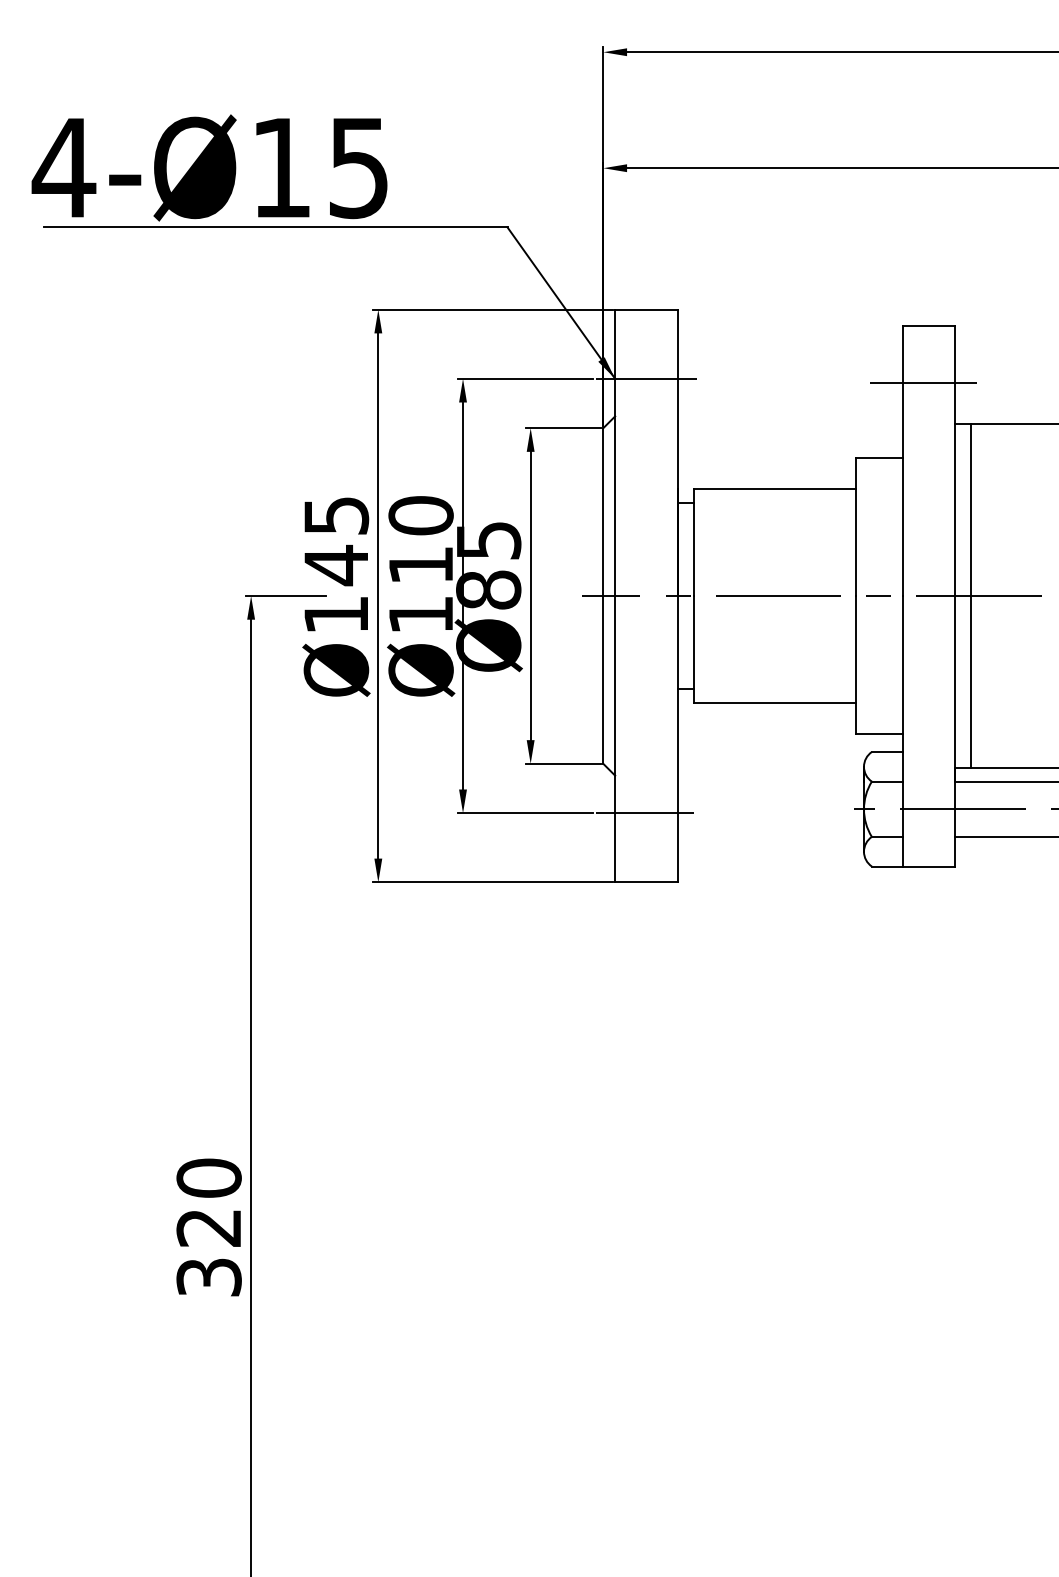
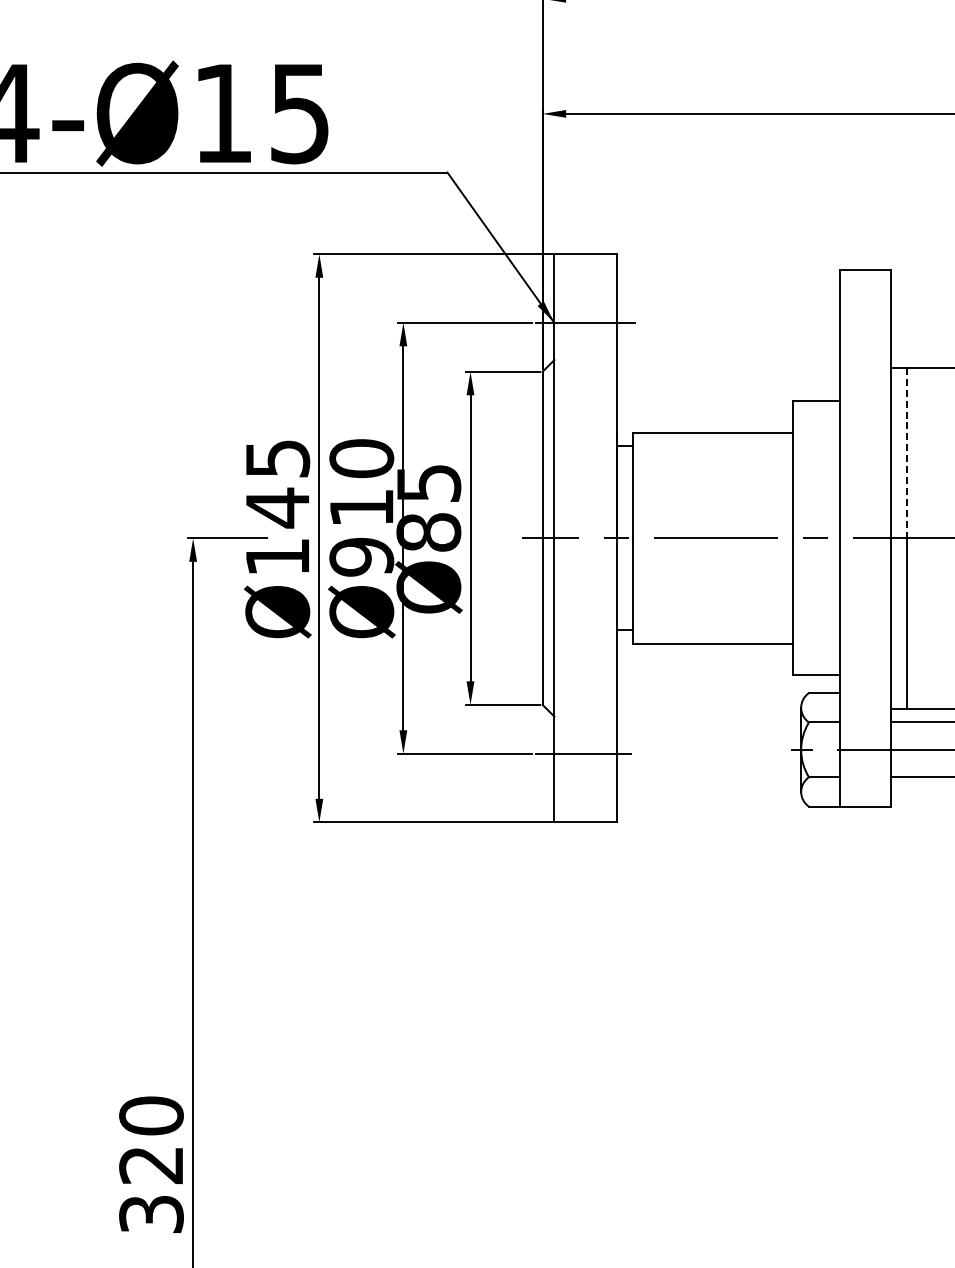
line: (923, 382) -> (860, 326), removed
line: (970, 510) -> (906, 453), solid -> dashed
text: (420, 614) -> (361, 556), Ø110 -> Ø910

